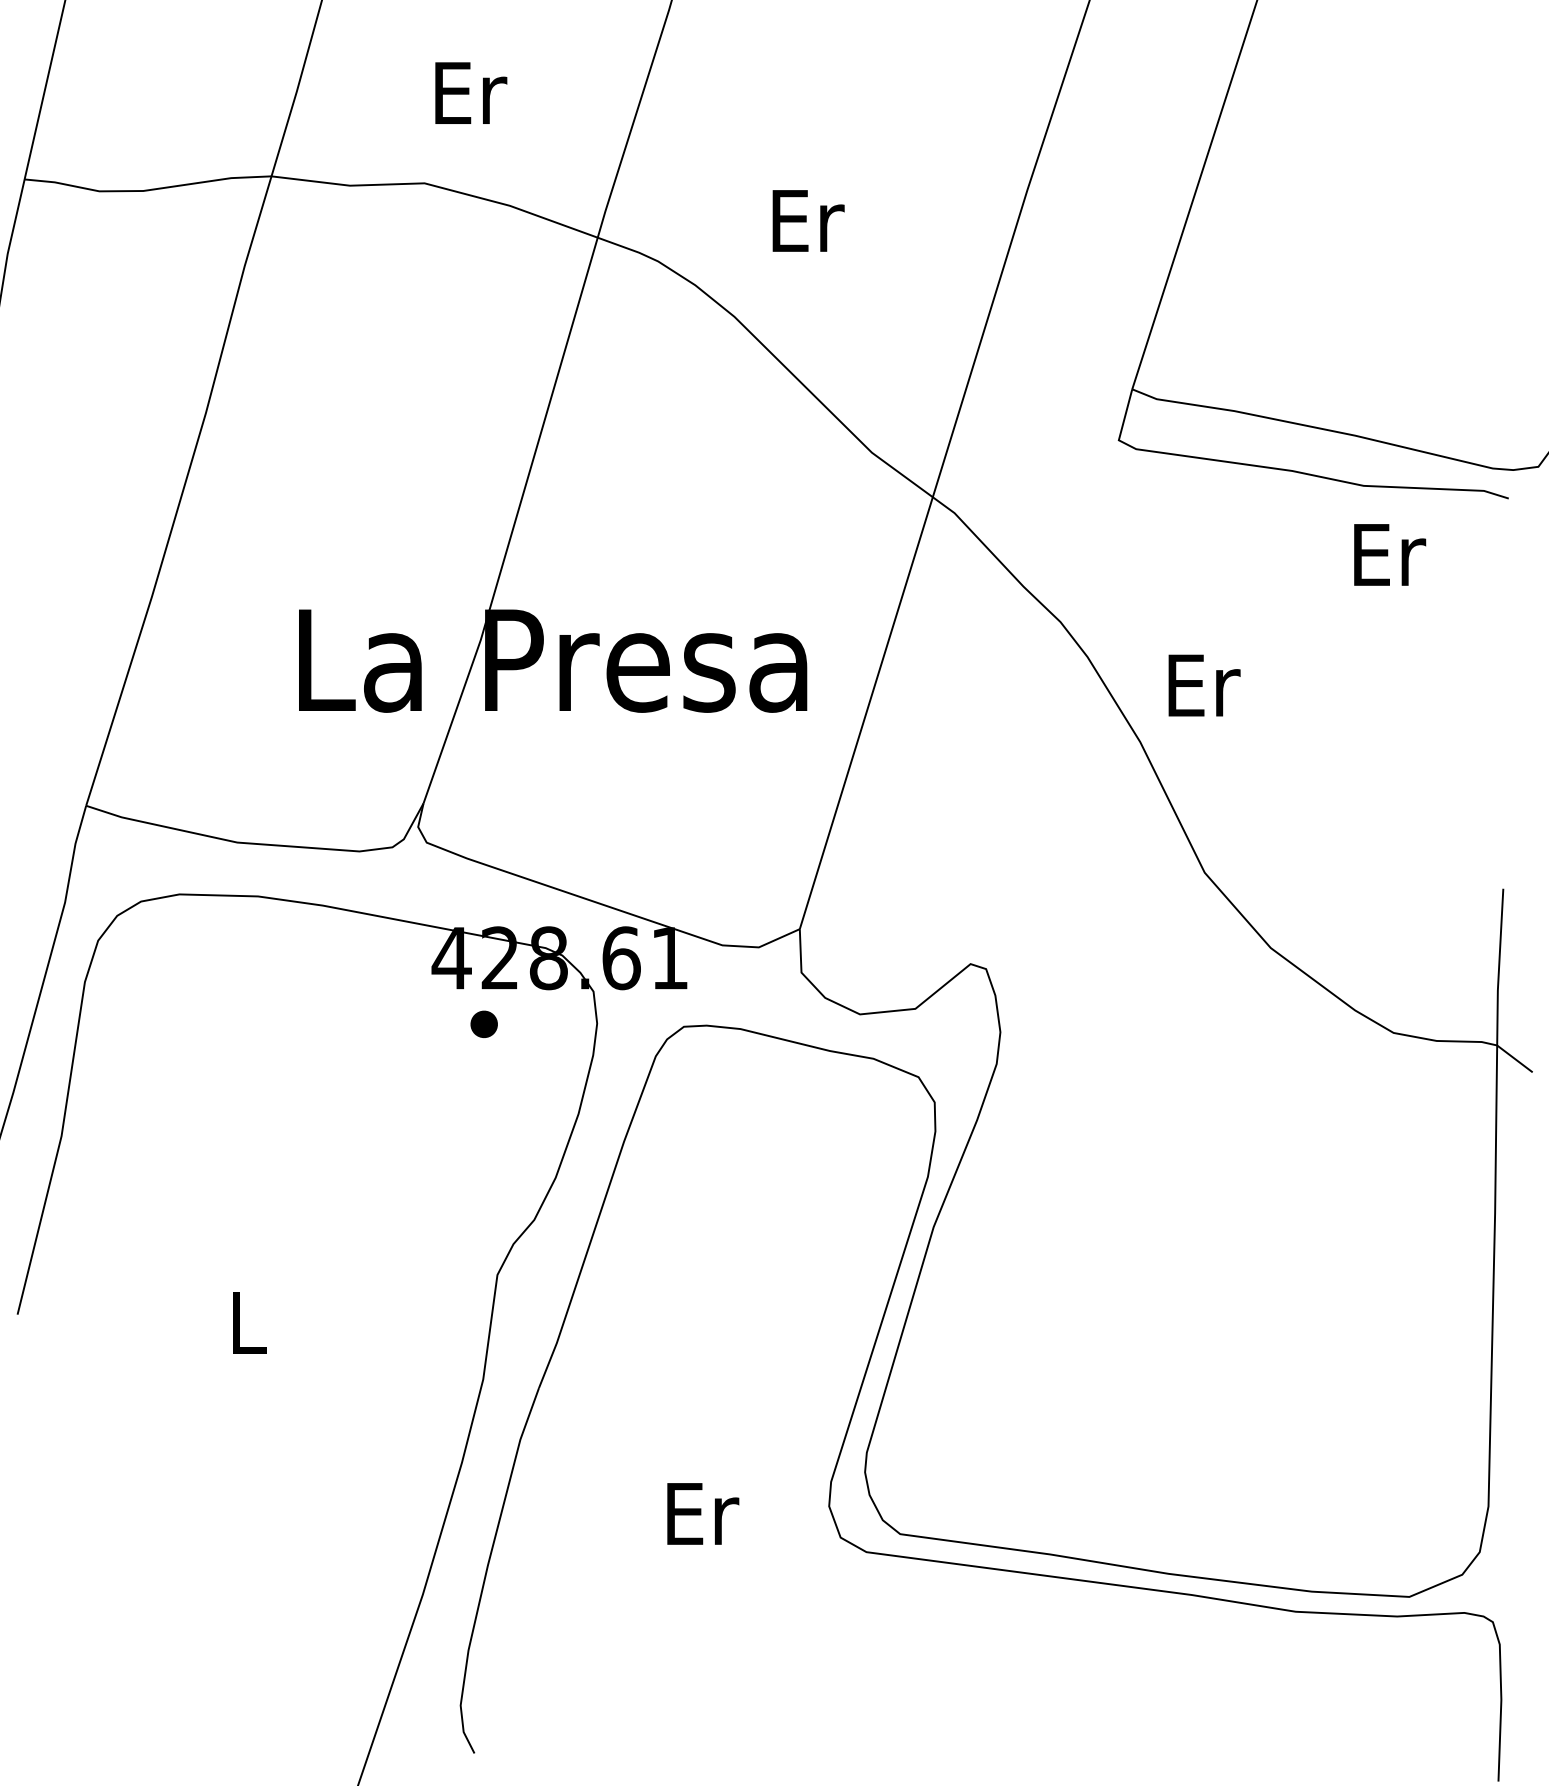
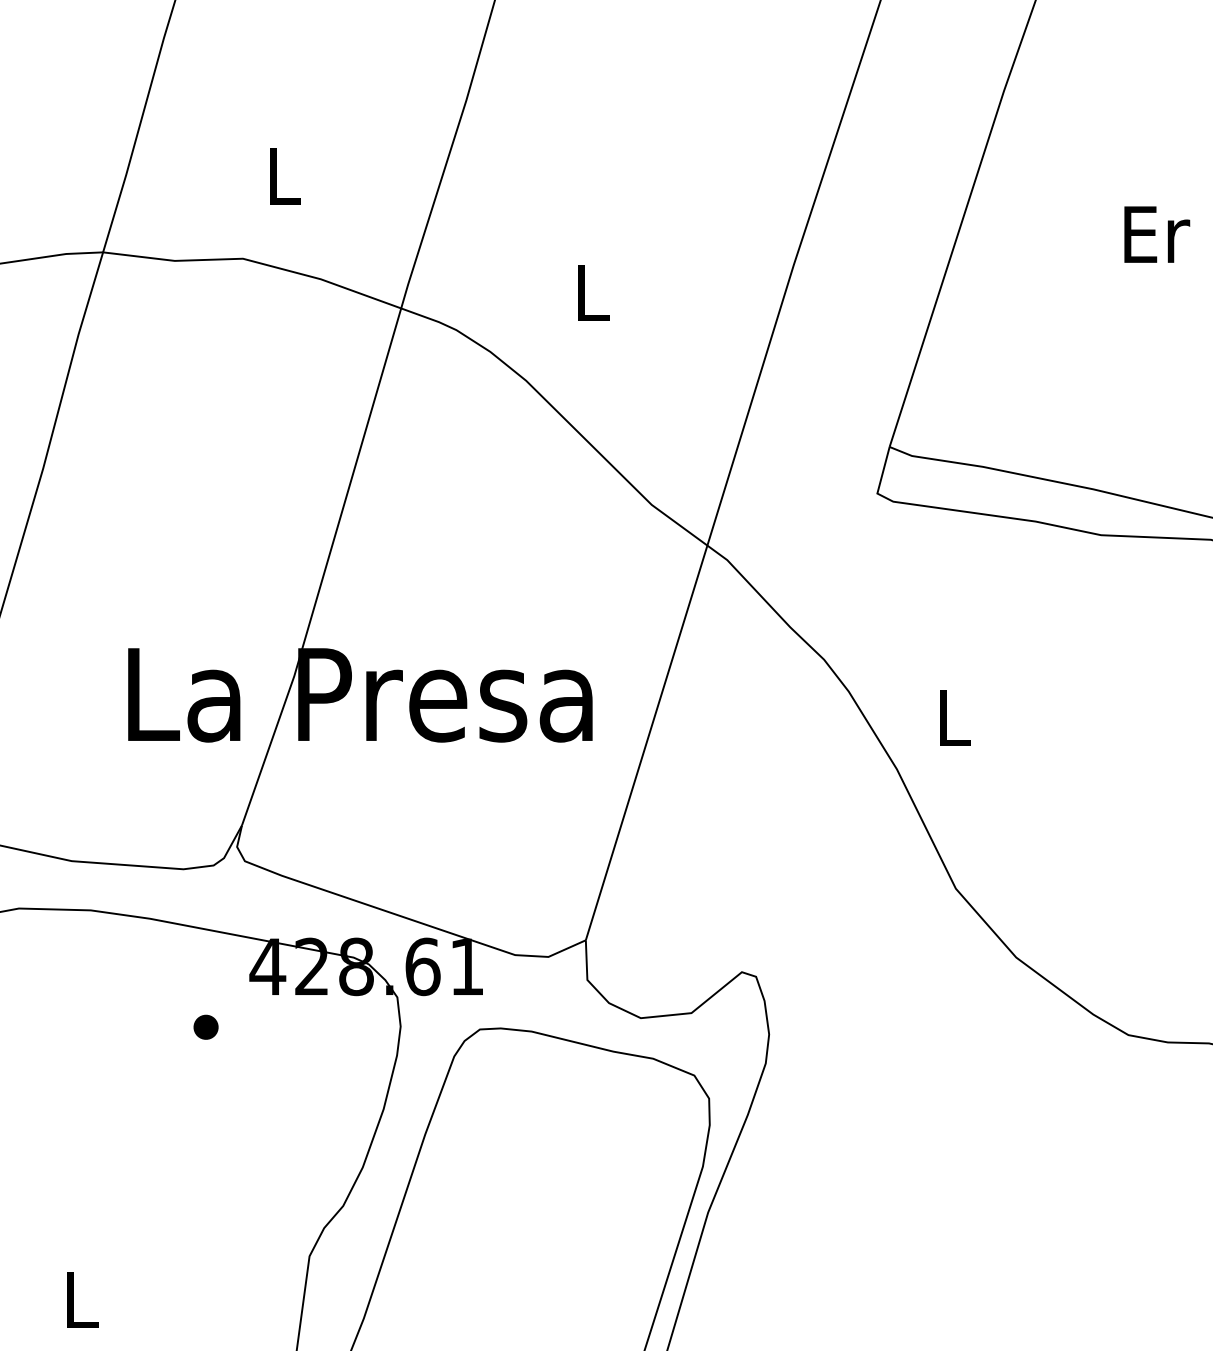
text: (471, 92) -> (285, 175), Er -> L
text: (808, 220) -> (593, 292), Er -> L
text: (1390, 554) -> (1157, 234), moved
text: (1204, 685) -> (955, 717), Er -> L
part: (483, 1023) -> (205, 1026), moved

